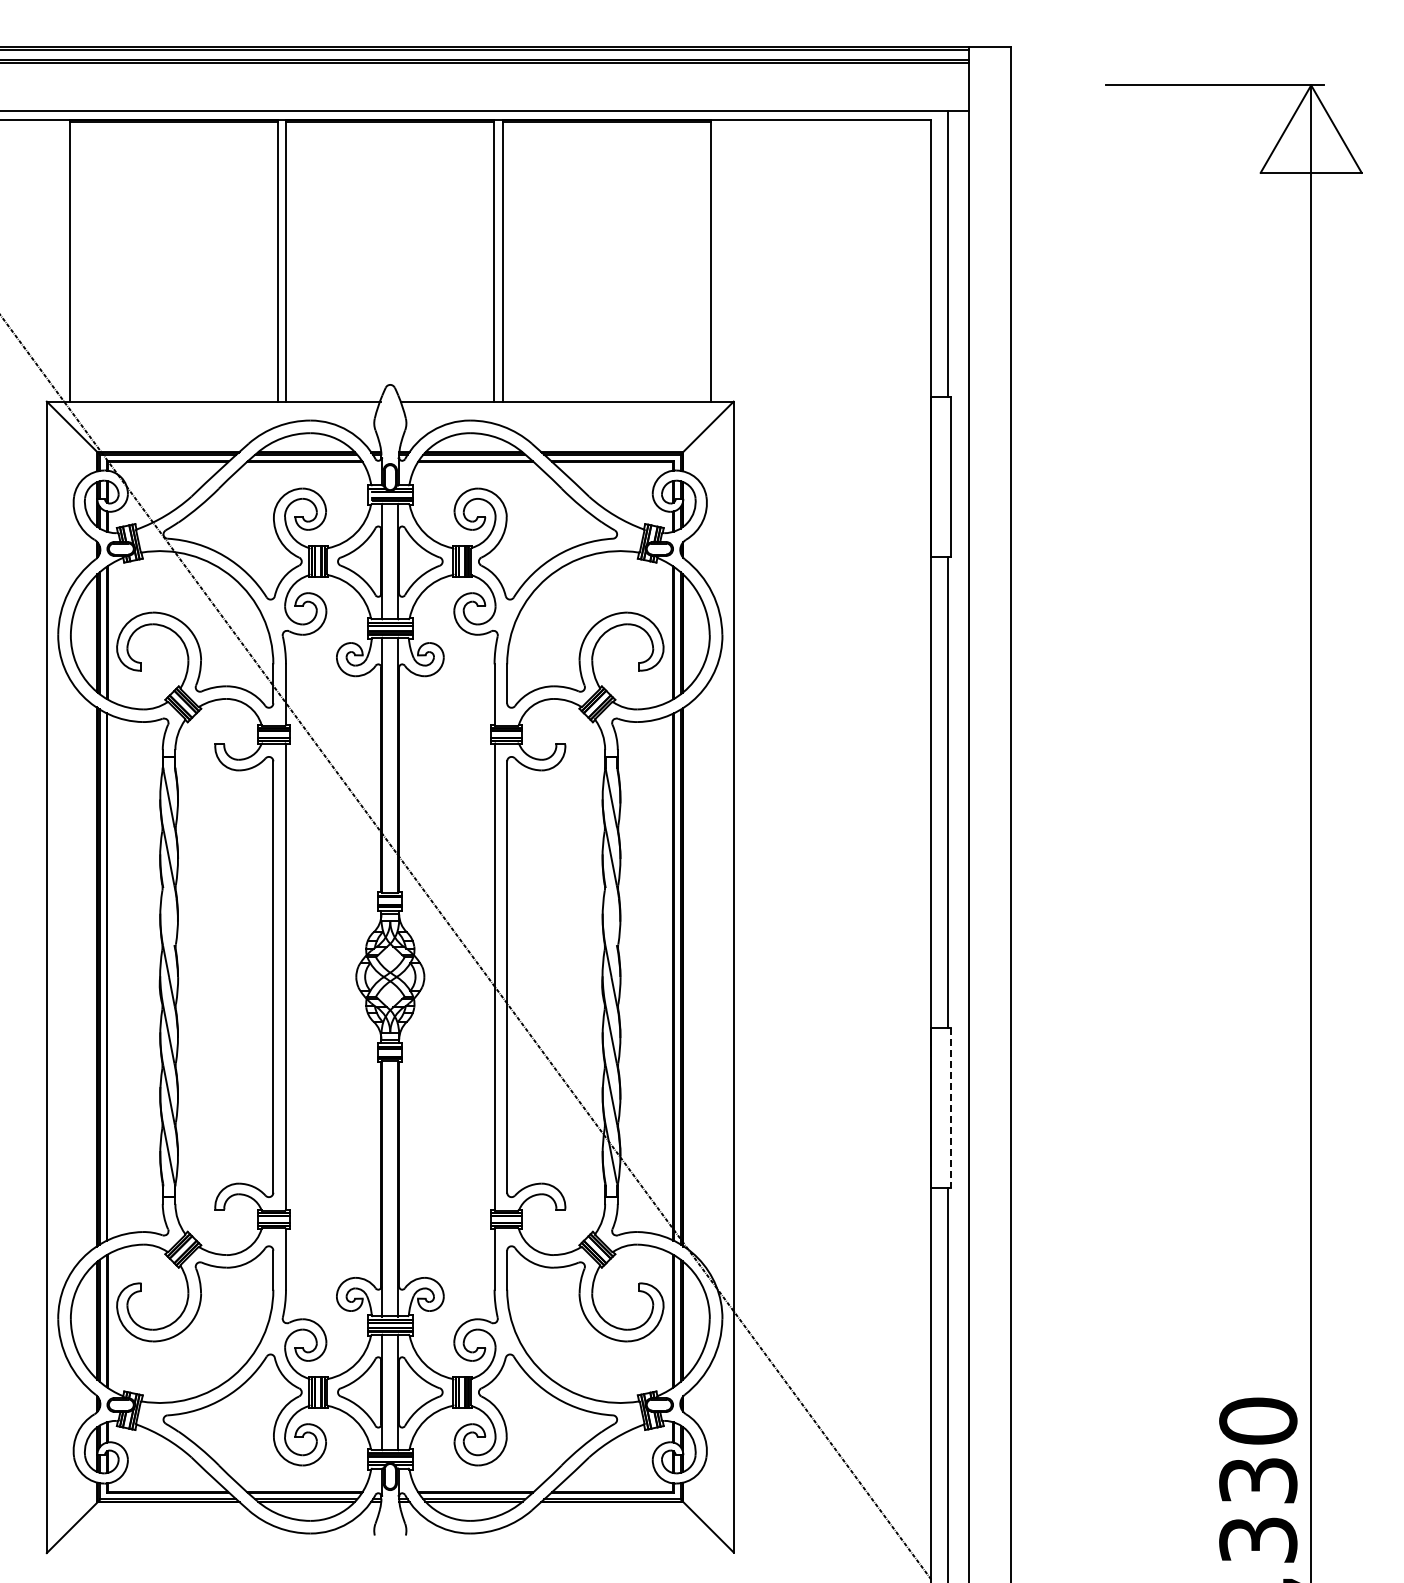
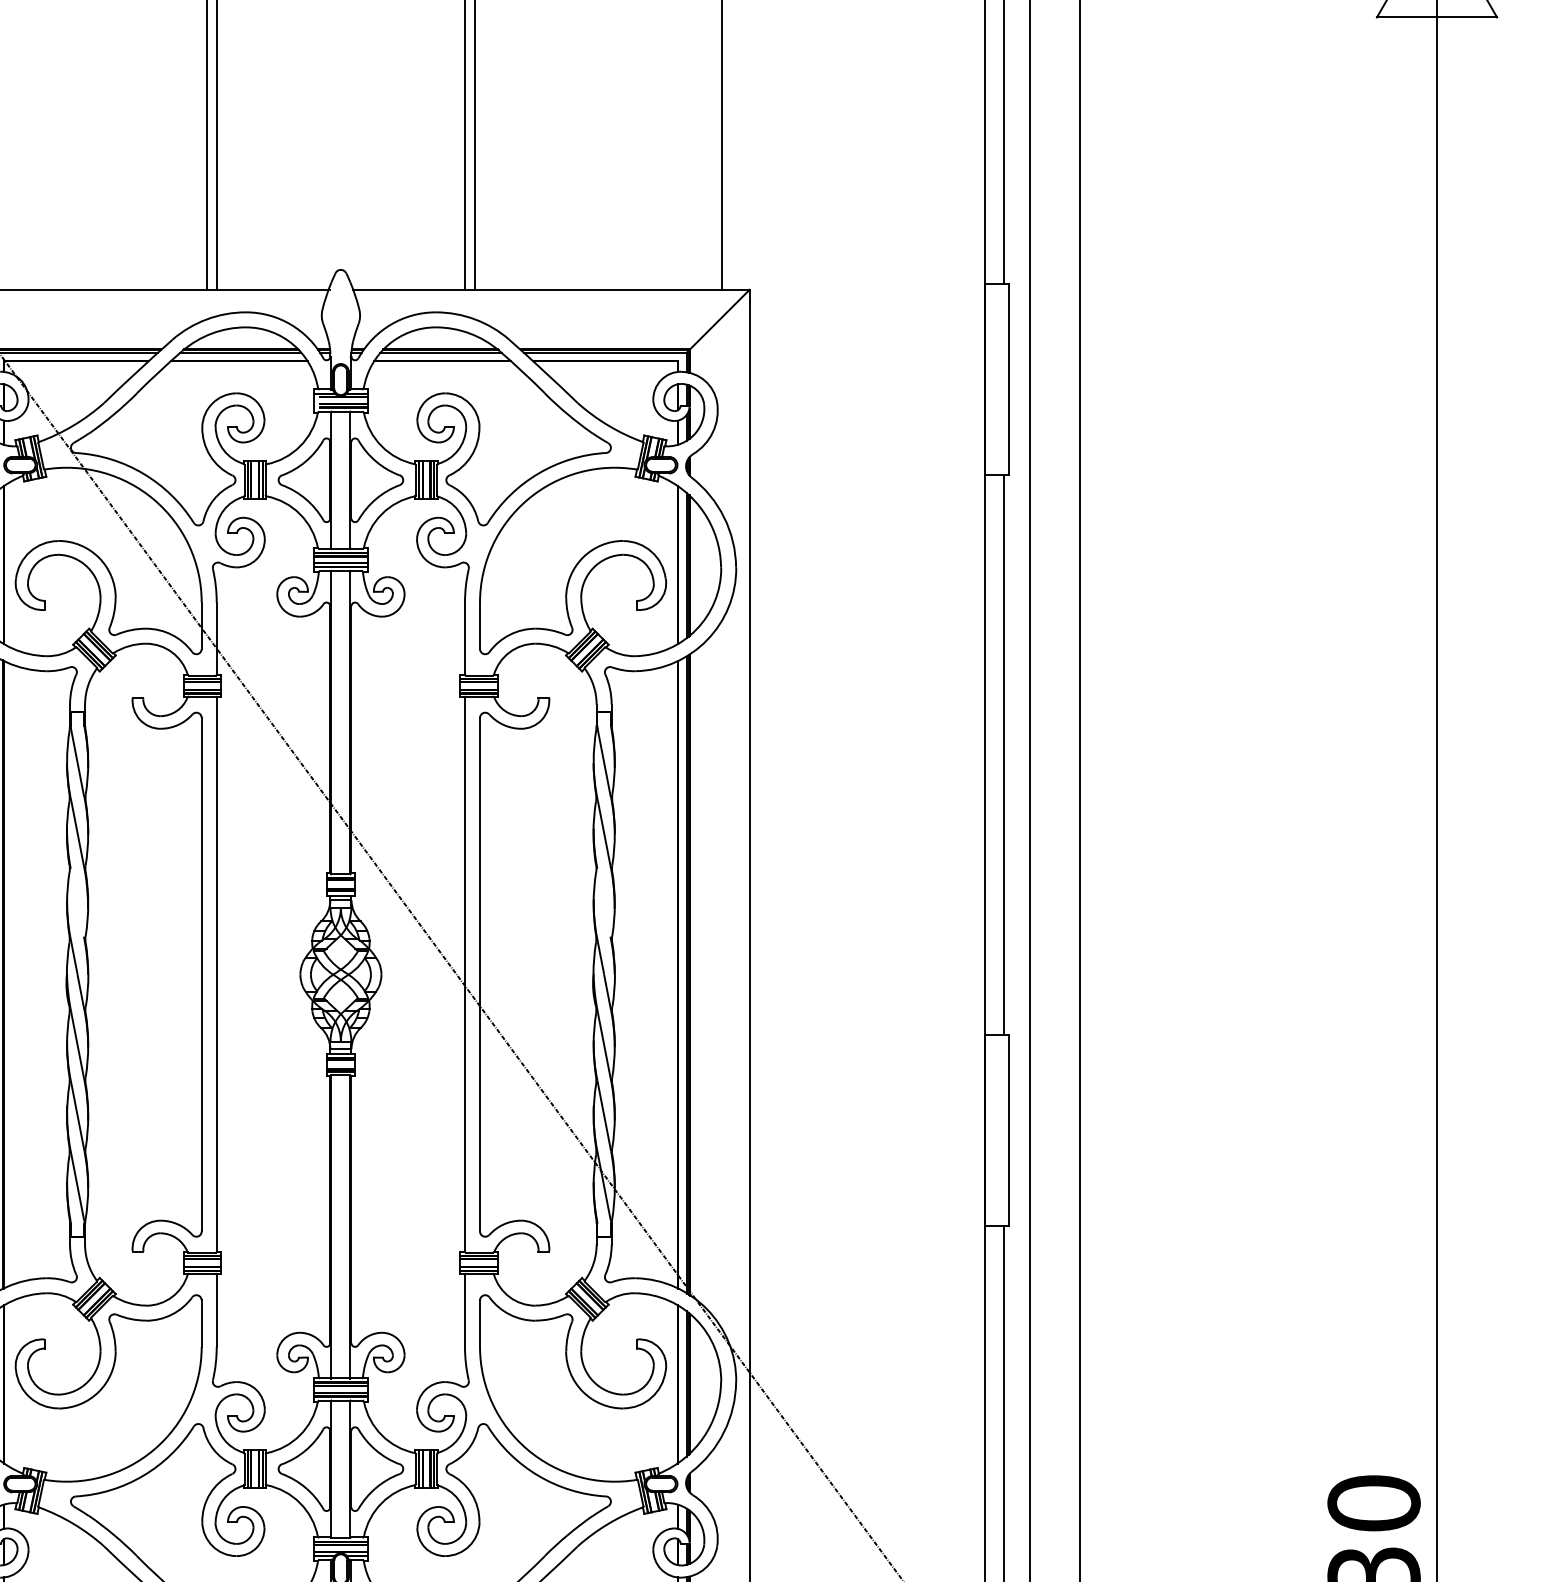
line: (951, 1108) -> (1008, 1131), dashed -> solid

